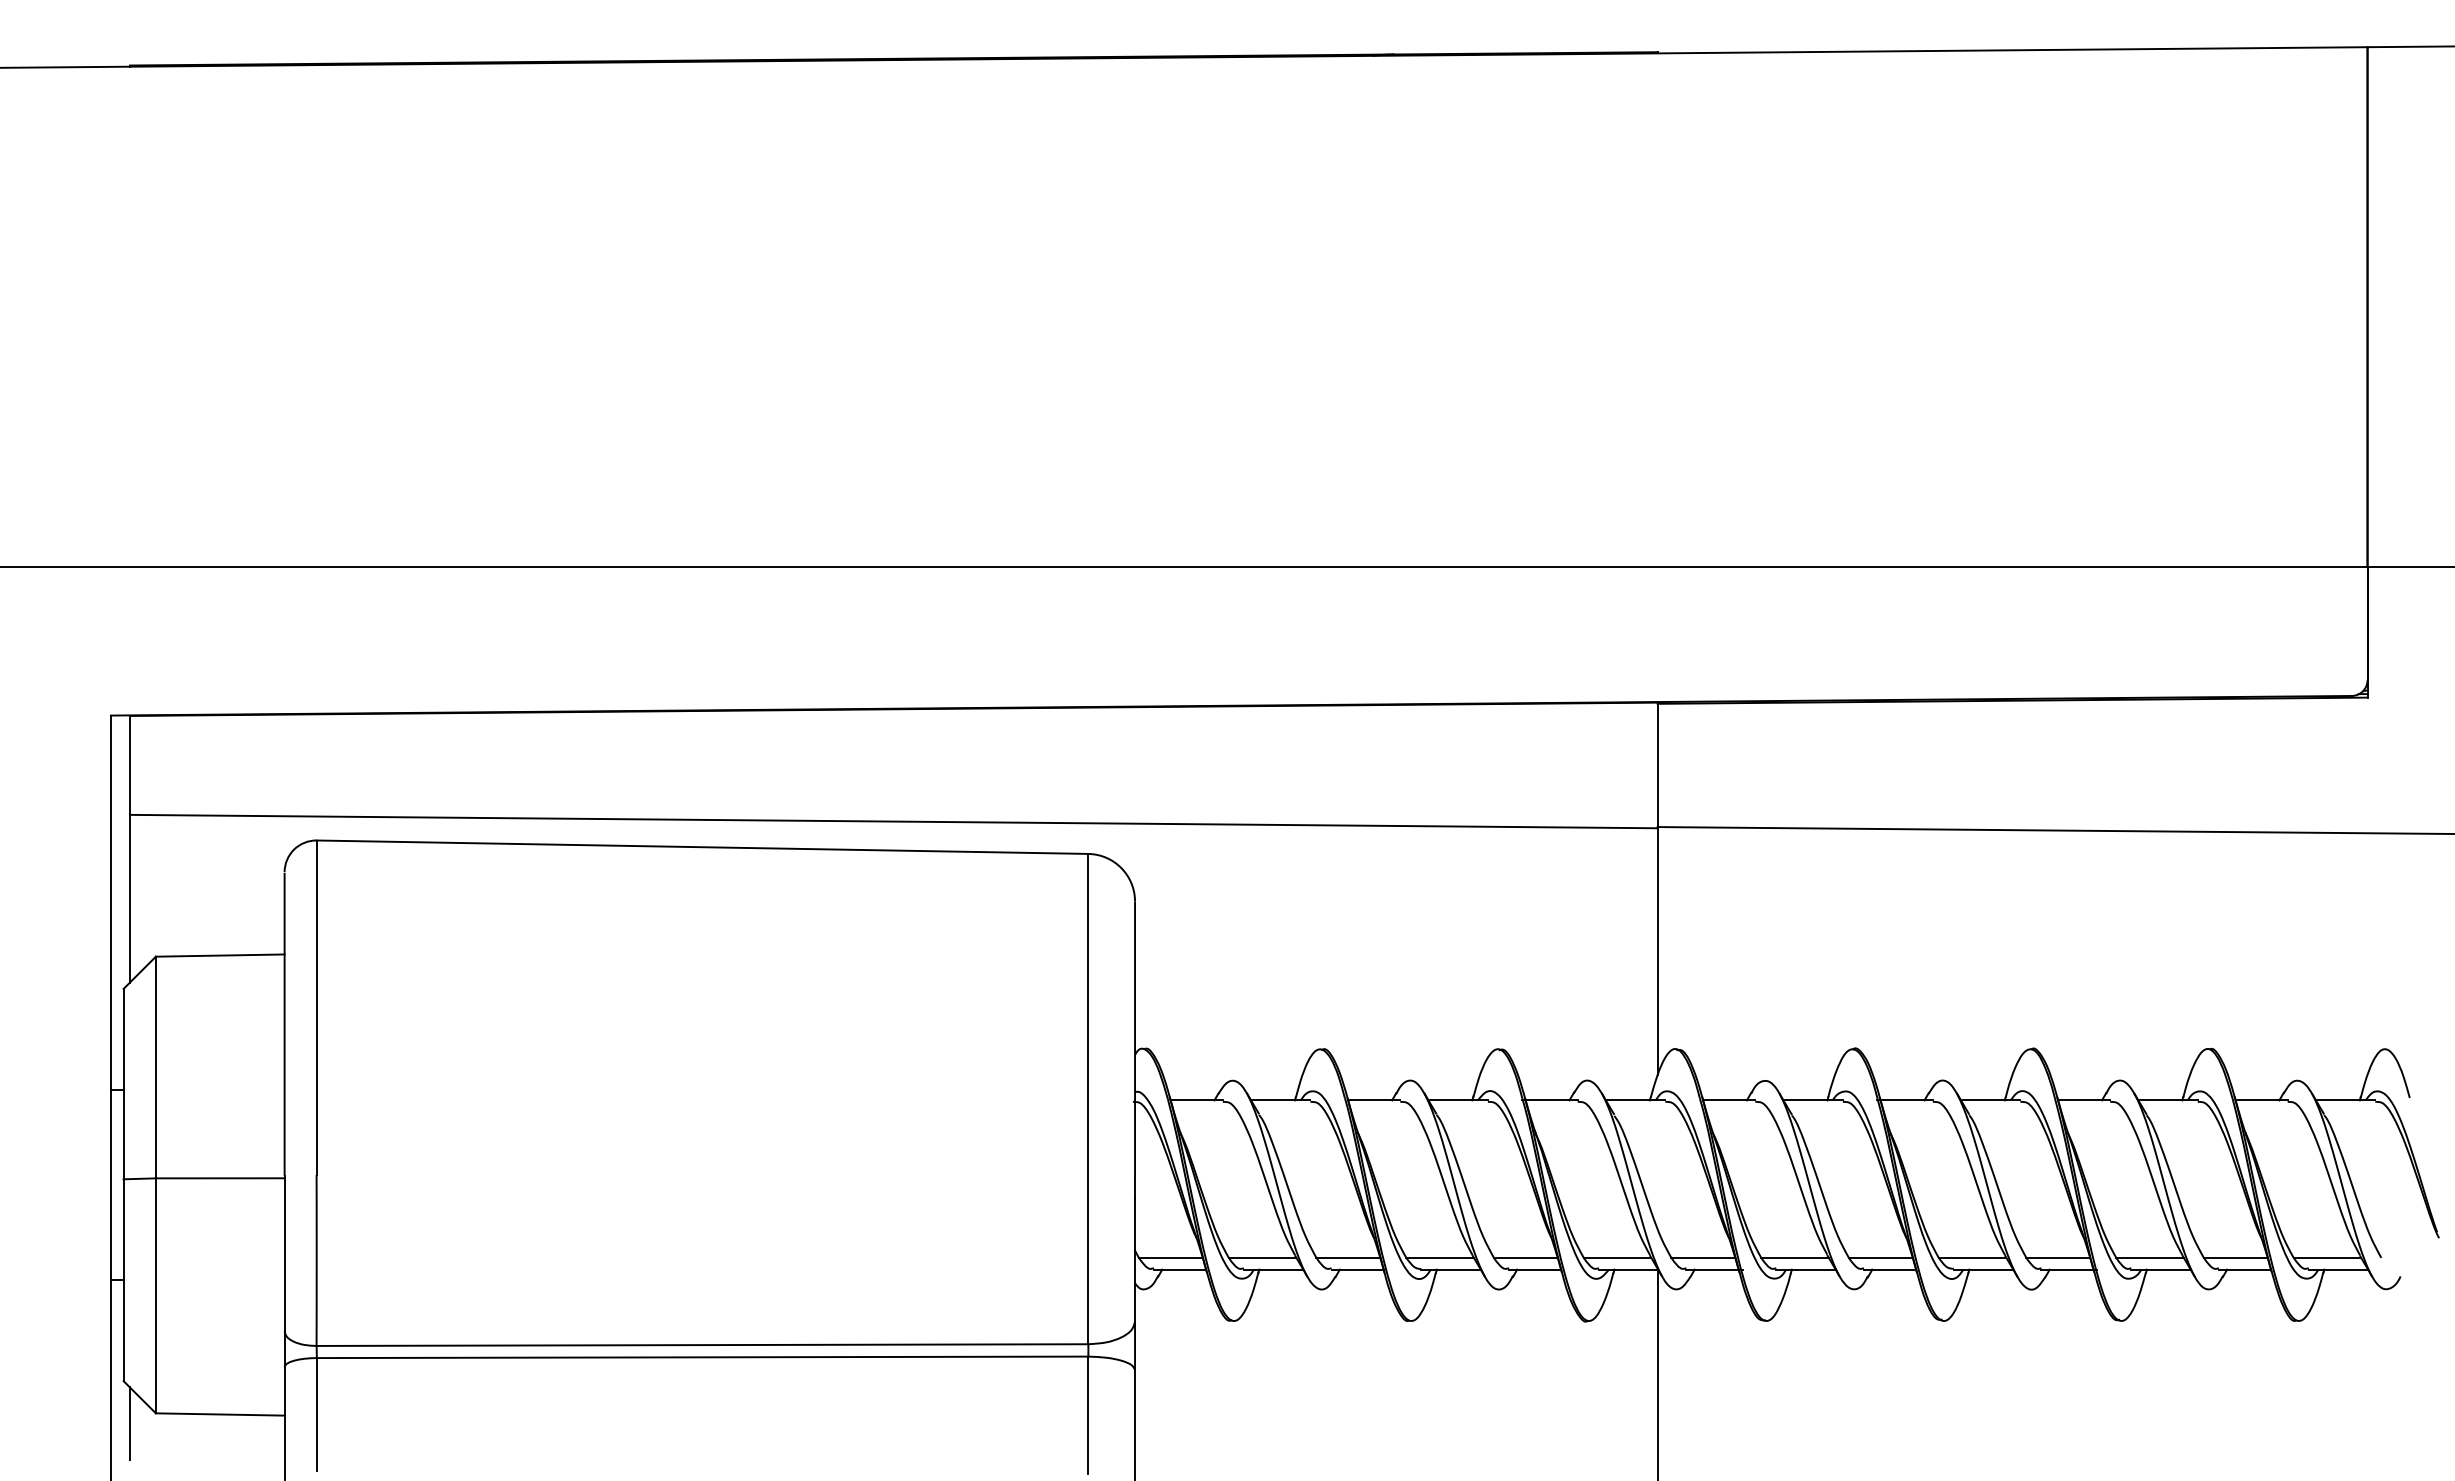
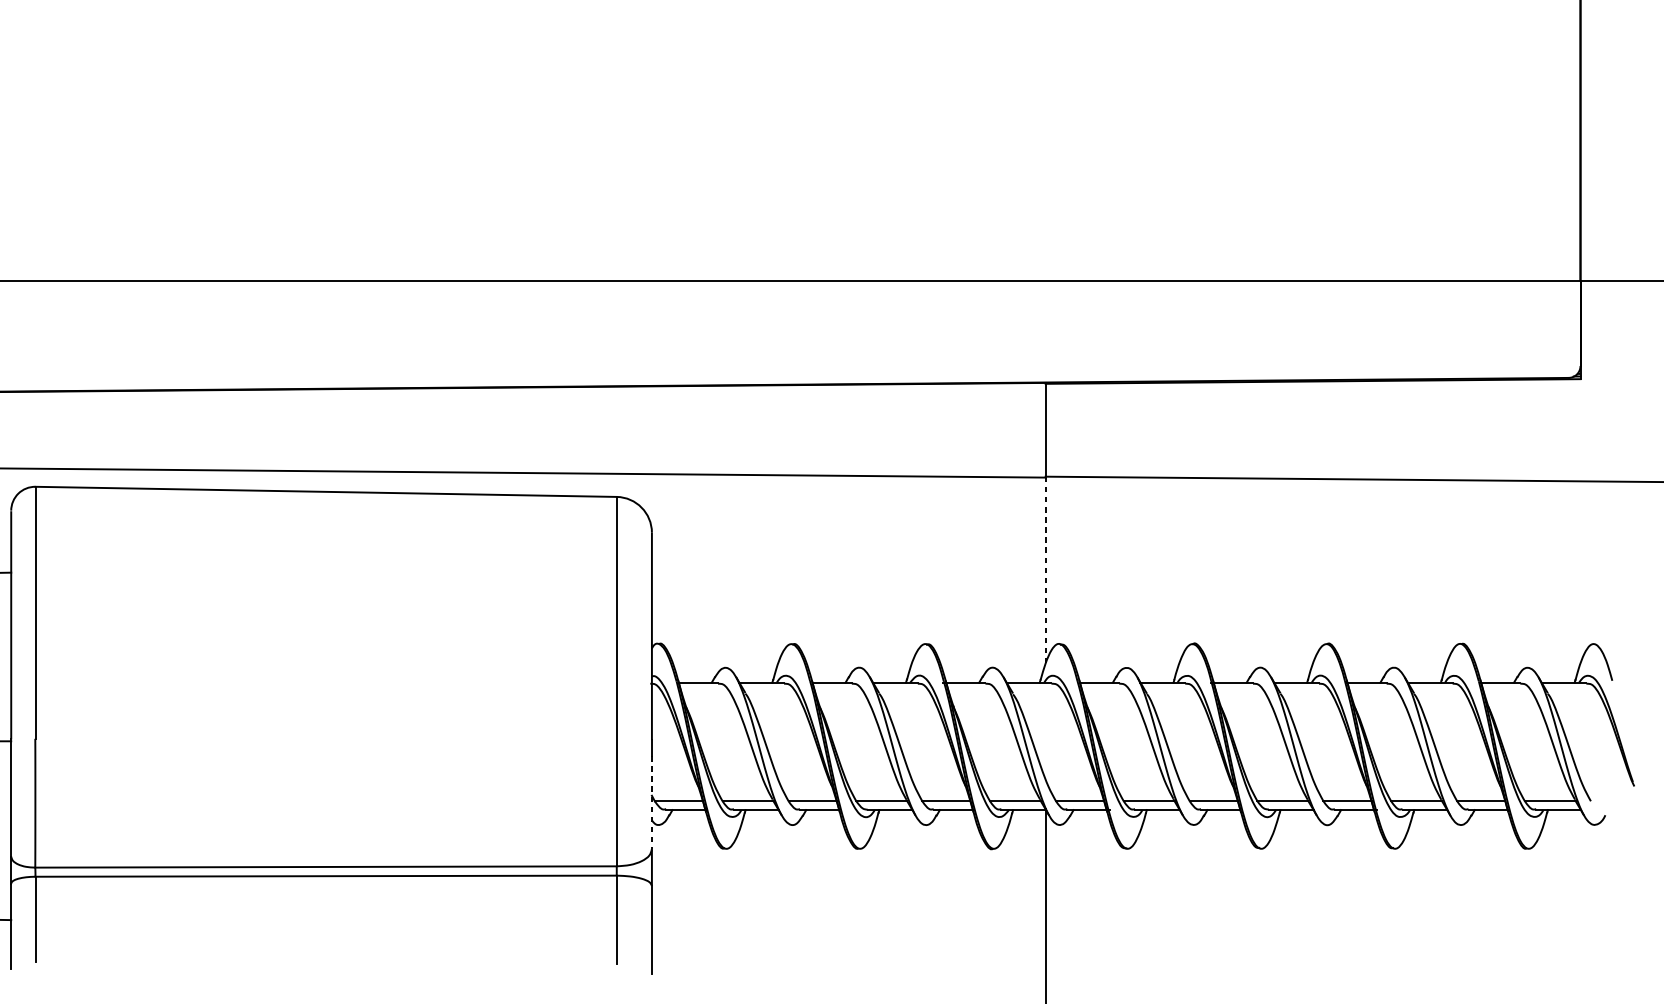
line: (1657, 950) -> (1045, 569), solid -> dashed
line: (1135, 1259) -> (652, 802), solid -> dashed

